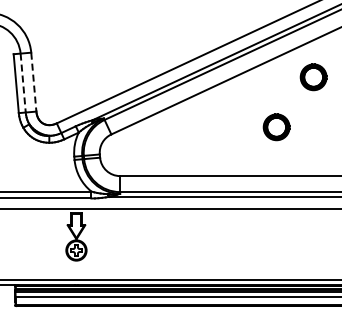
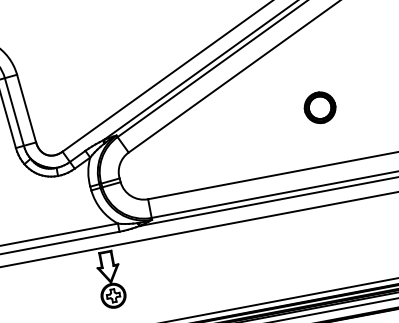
part: (313, 77) -> (352, 41), removed
line: (33, 82) -> (26, 109), dashed -> solid
line: (23, 83) -> (14, 112), dashed -> solid

